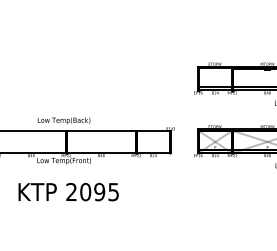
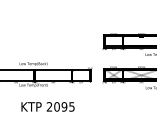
text: (67, 191) -> (47, 106), moved

